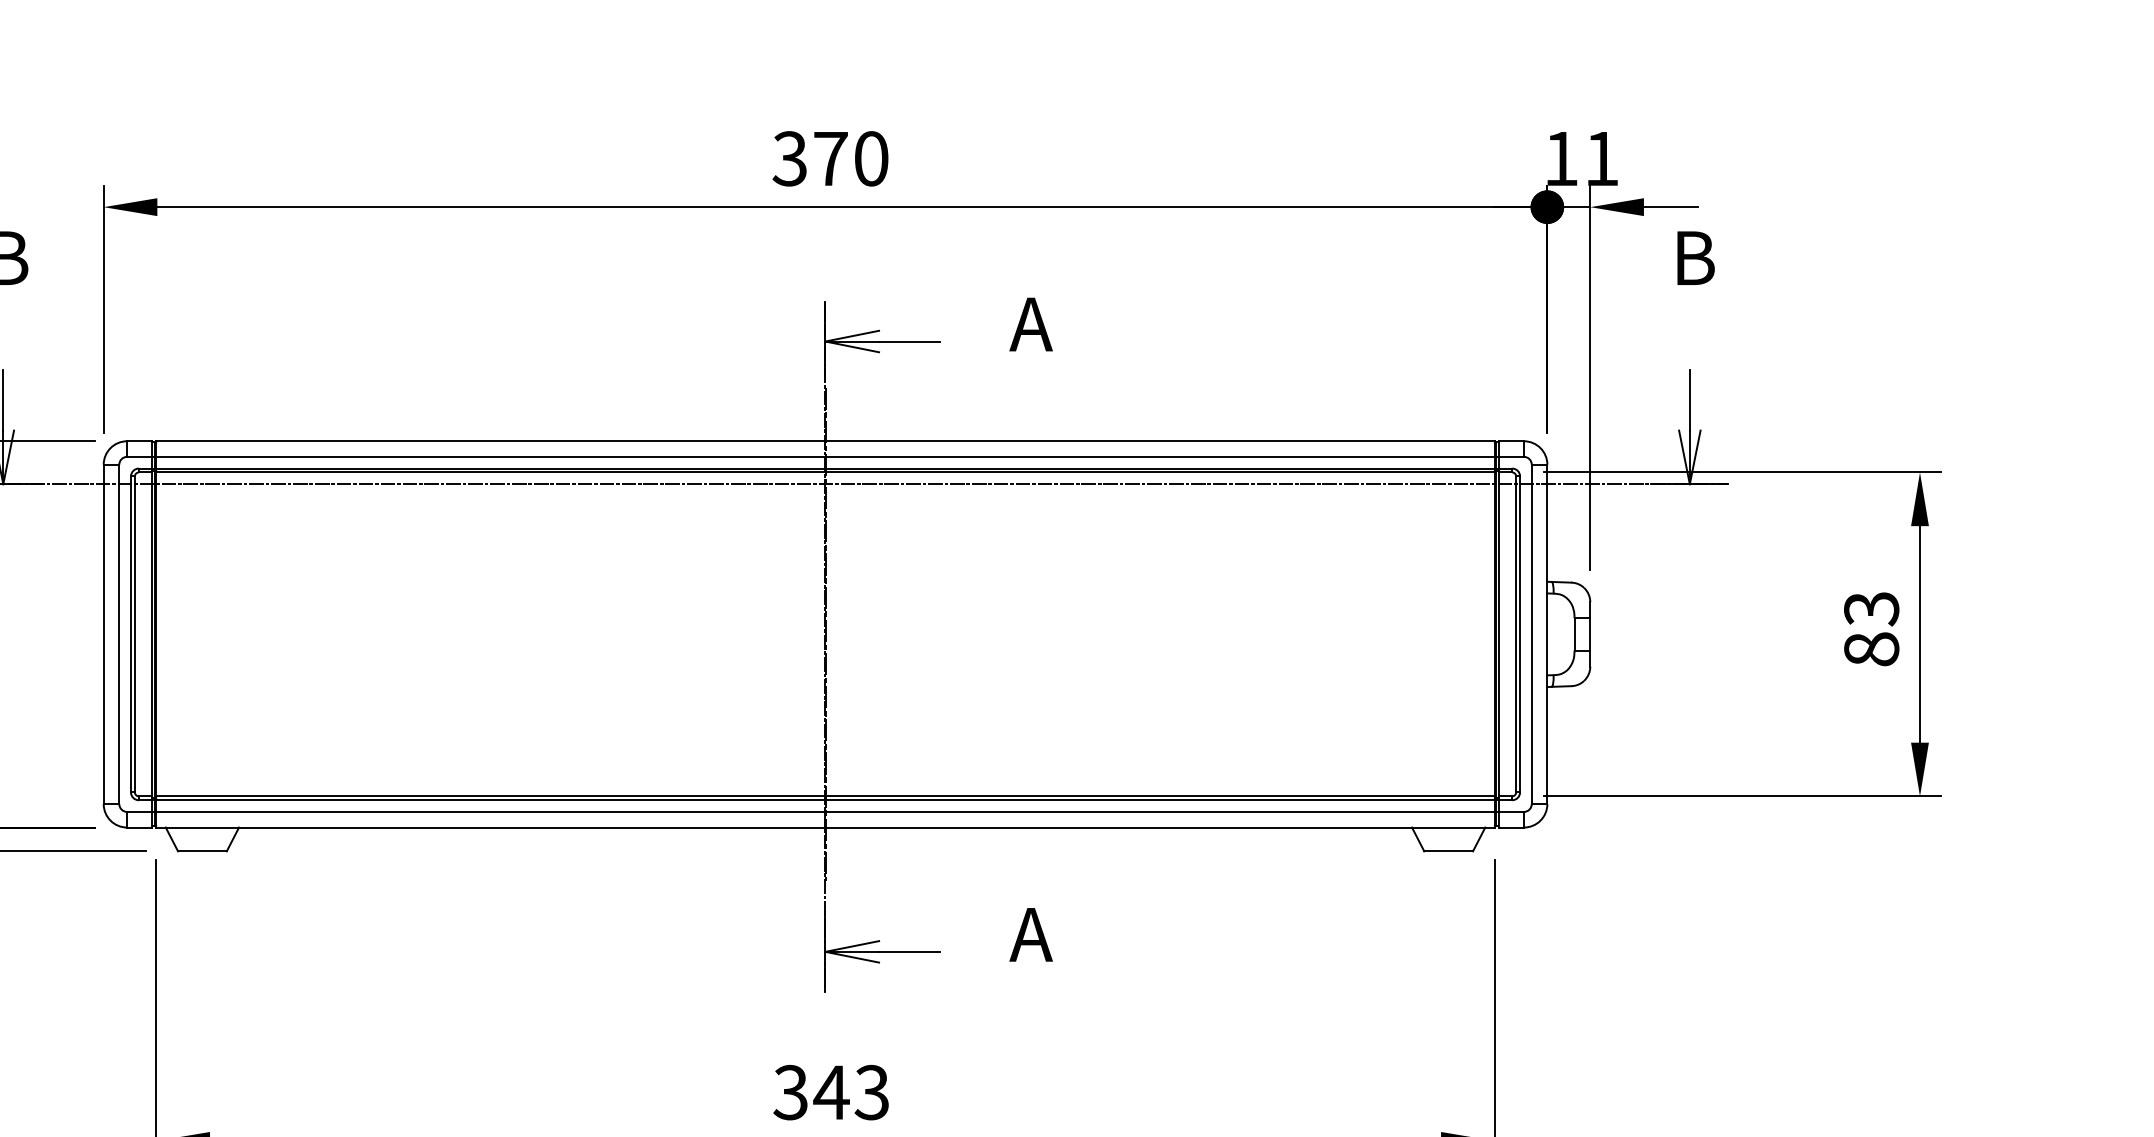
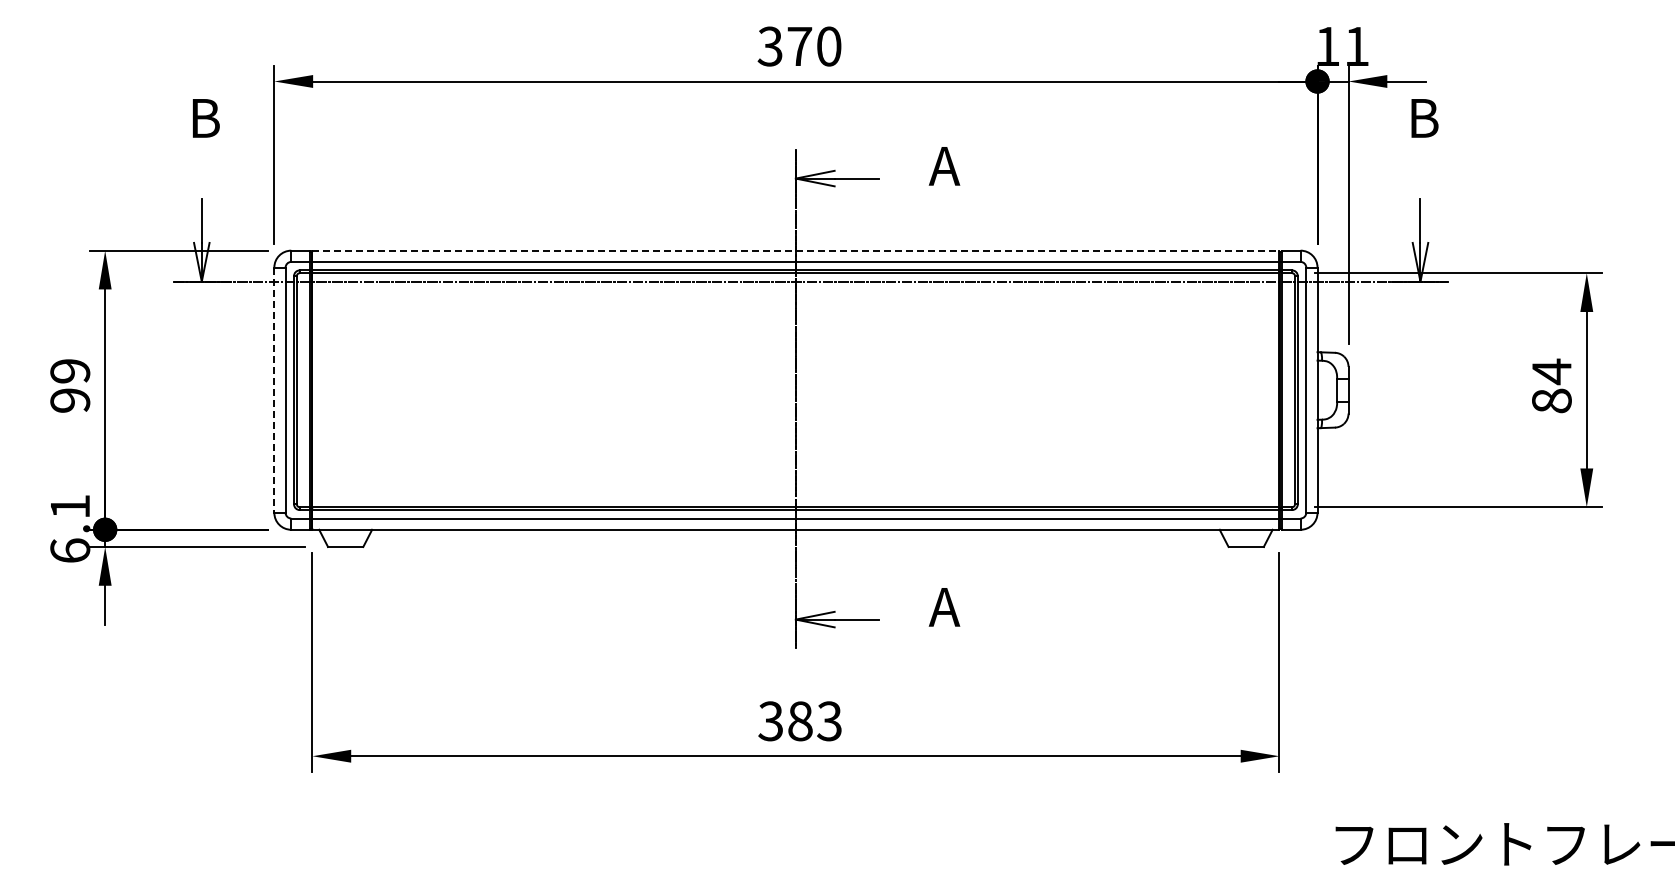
line: (824, 441) -> (795, 250), solid -> dashed
text: (1871, 608) -> (1551, 371), 83 -> 84
line: (103, 634) -> (274, 390), solid -> dashed
text: (831, 1092) -> (800, 721), 343 -> 383

